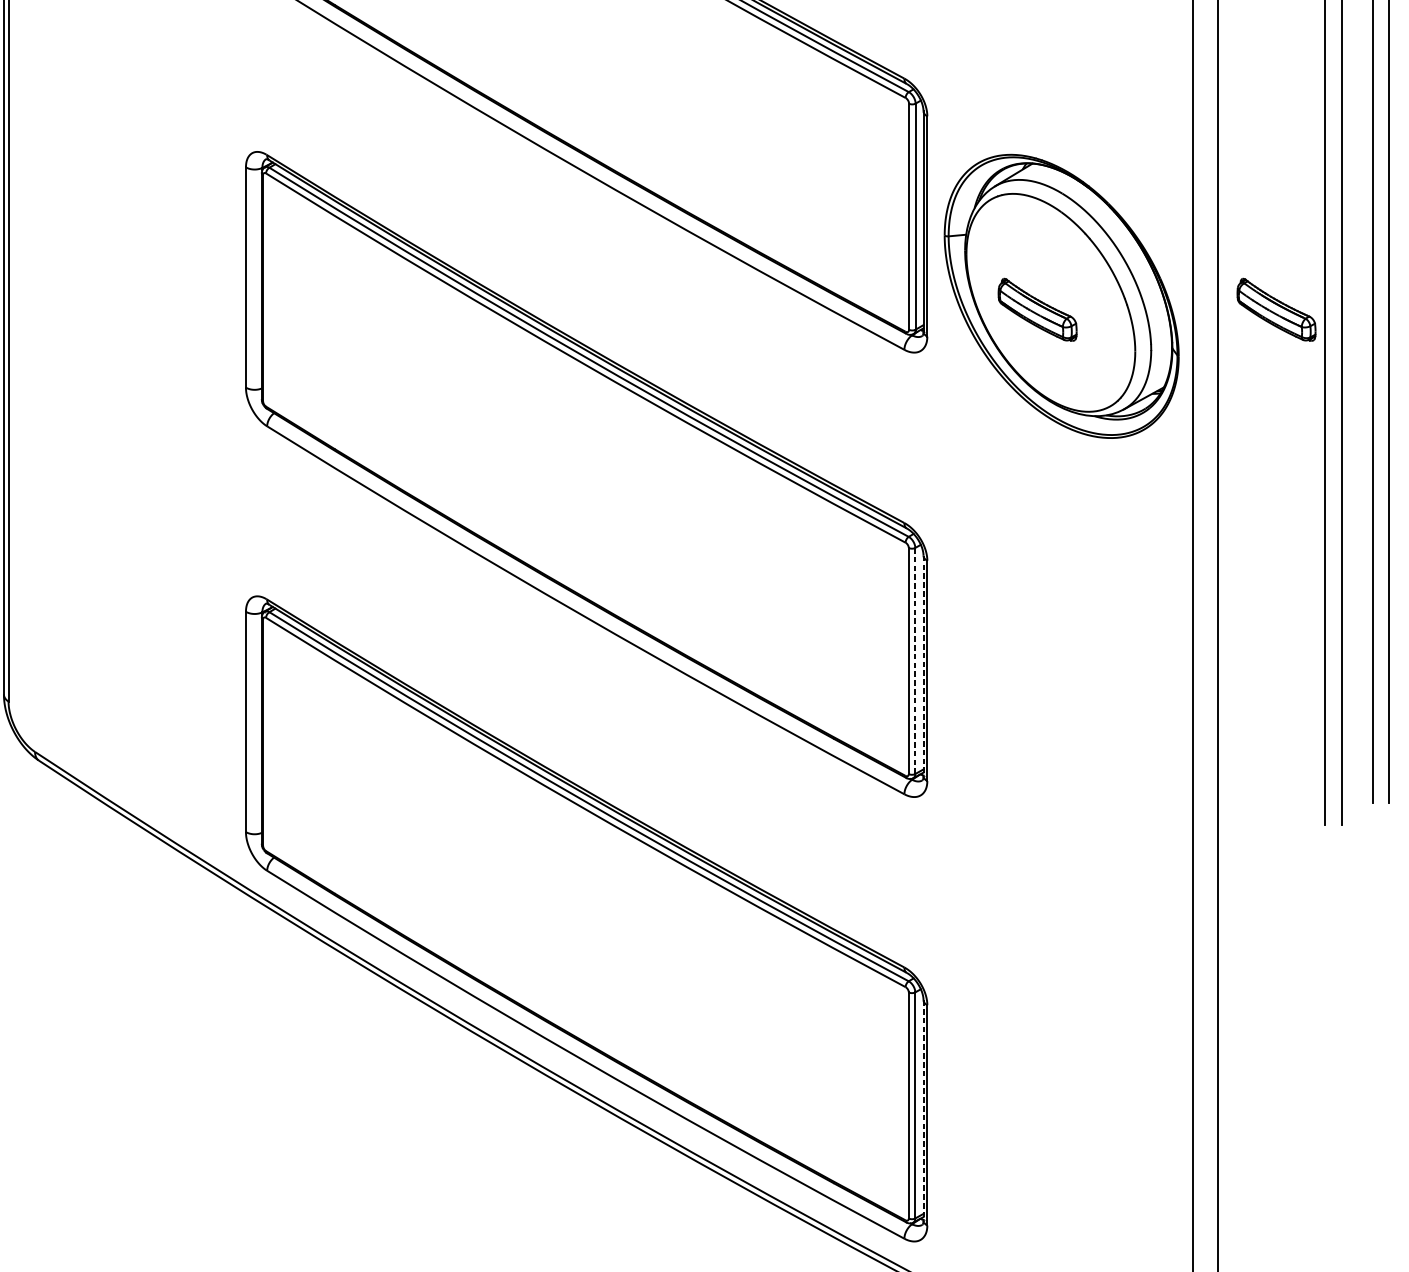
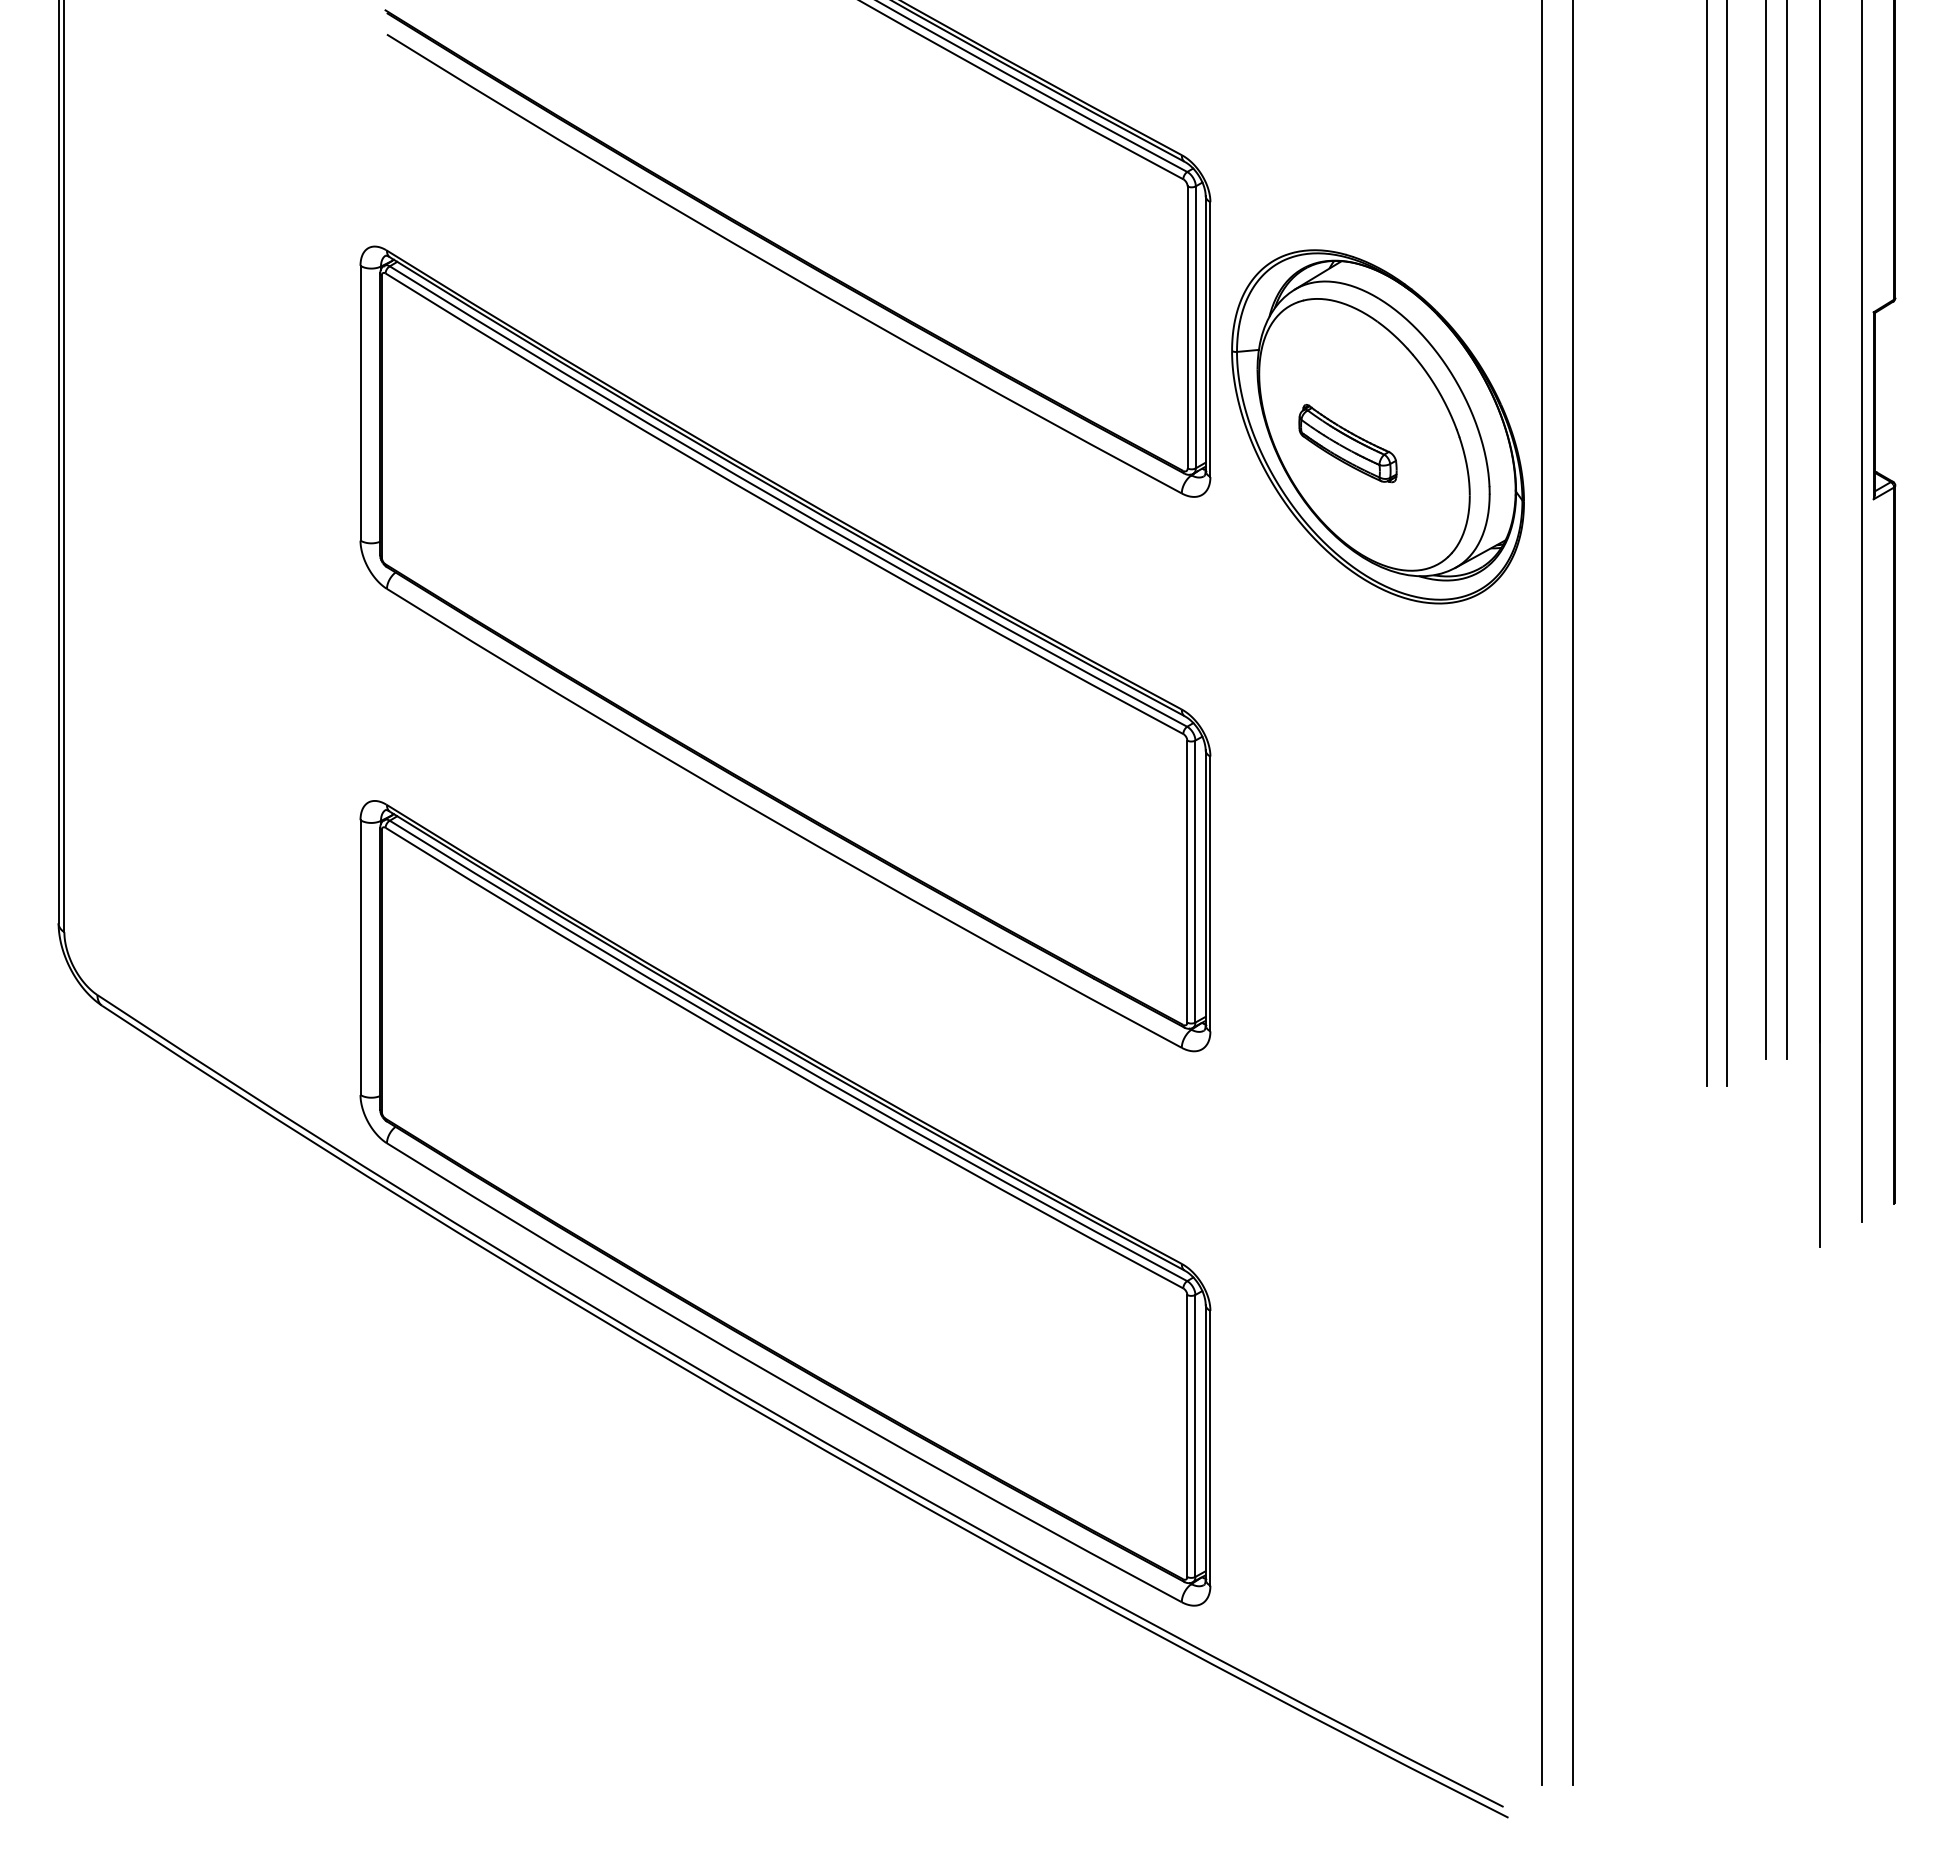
part: (1276, 309) -> (1645, 443), removed
line: (915, 660) -> (1195, 881), dashed -> solid
line: (923, 666) -> (1205, 888), dashed -> solid
line: (923, 1110) -> (1205, 1442), dashed -> solid

